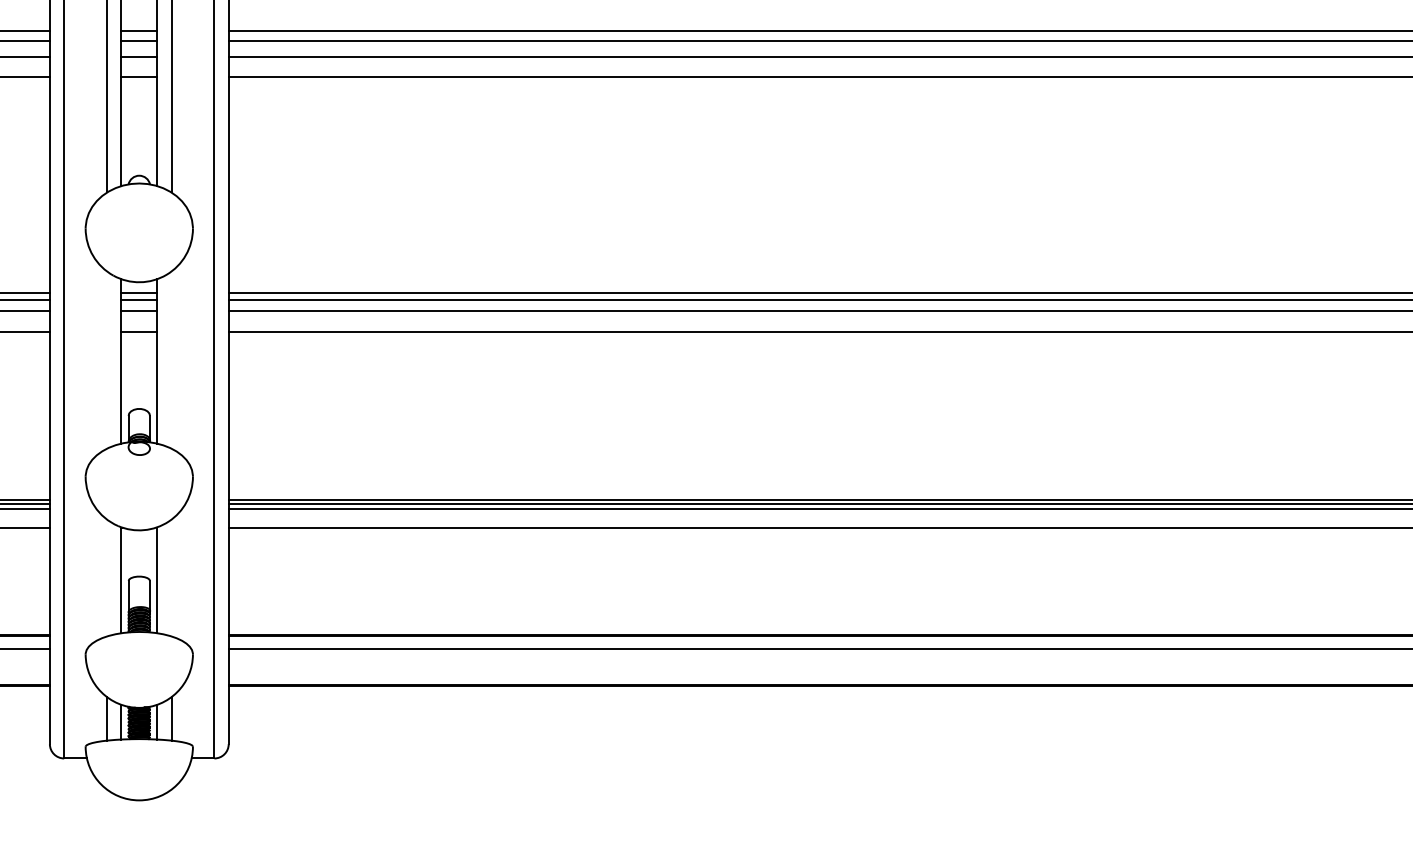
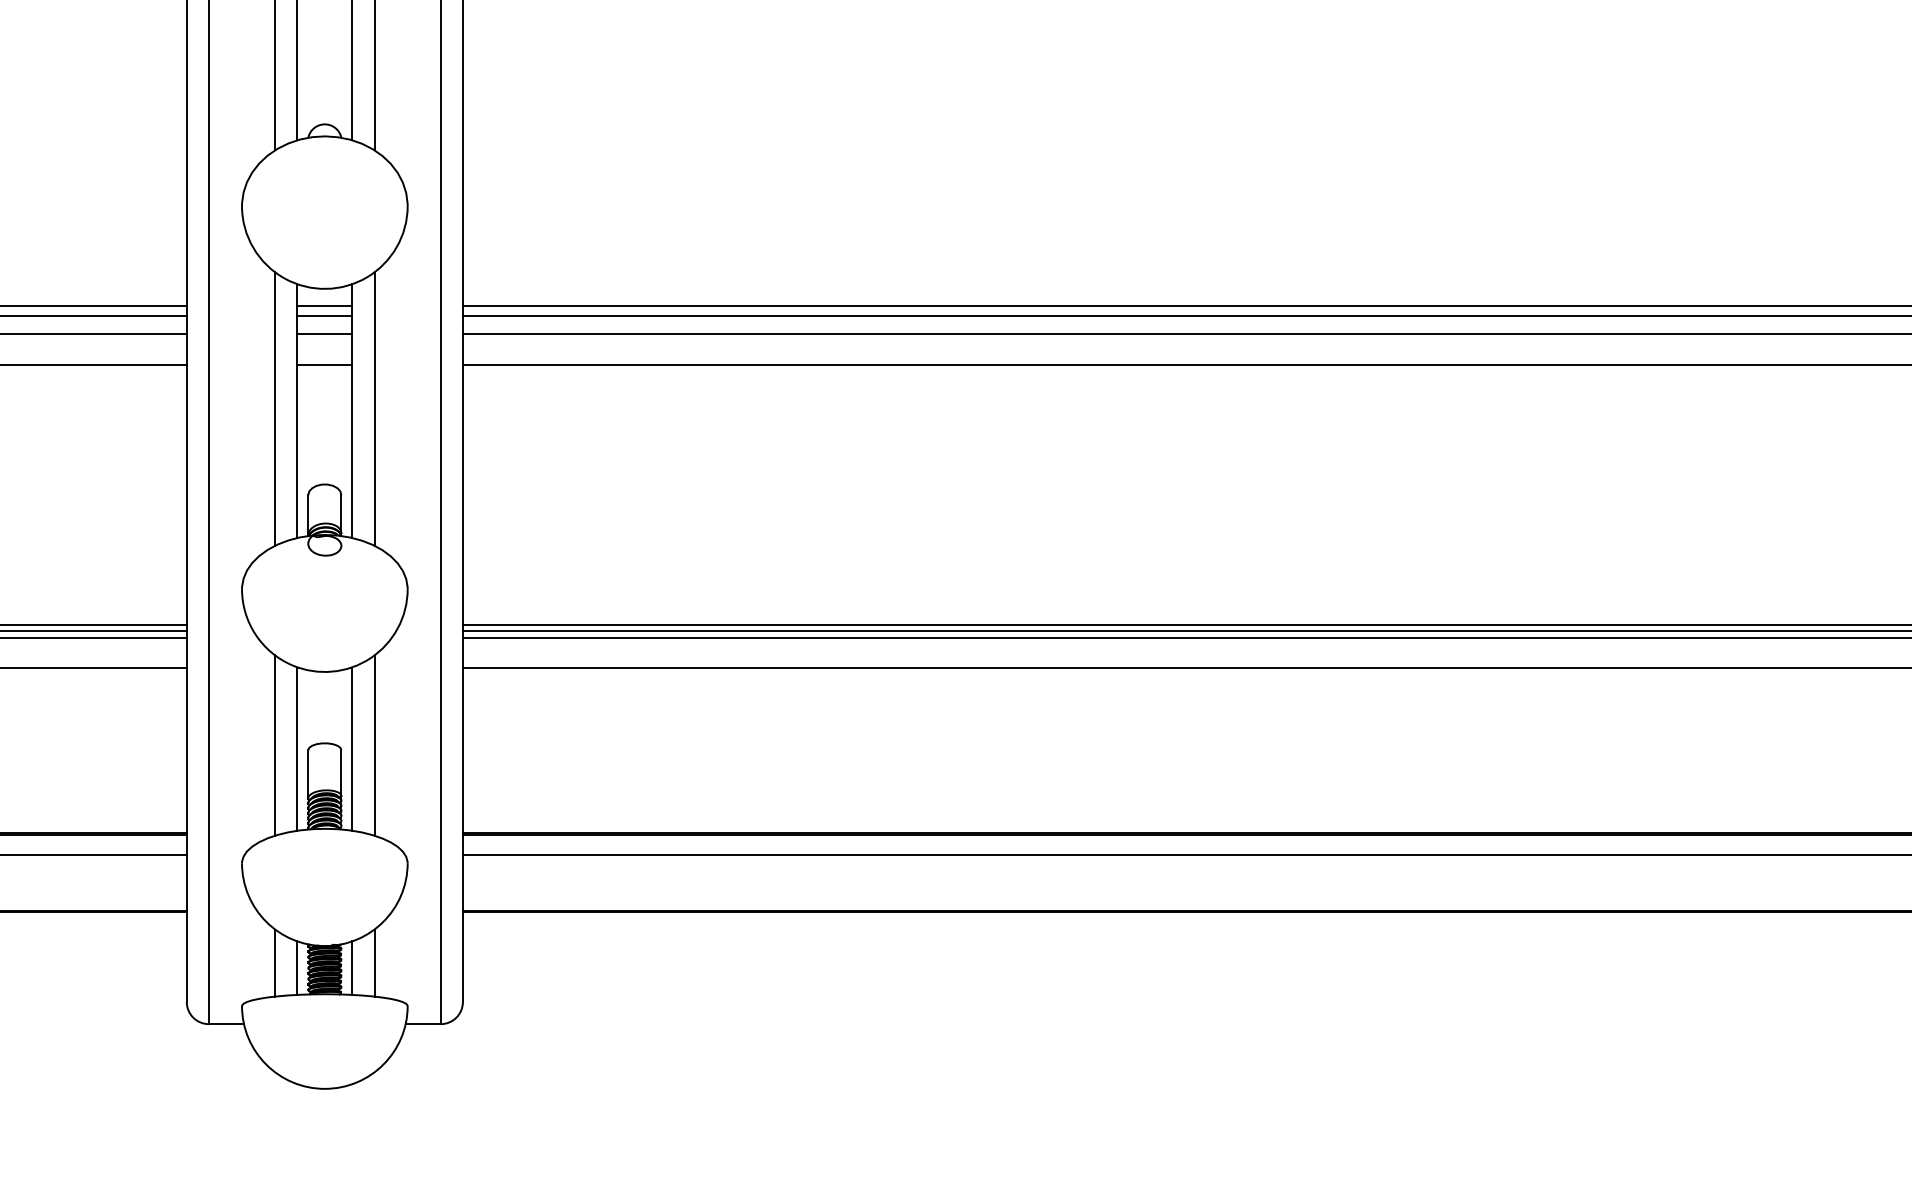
line: (107, 359) -> (275, 408), added
line: (171, 359) -> (374, 408), added
line: (107, 577) -> (275, 744), added
line: (171, 577) -> (374, 744), added

